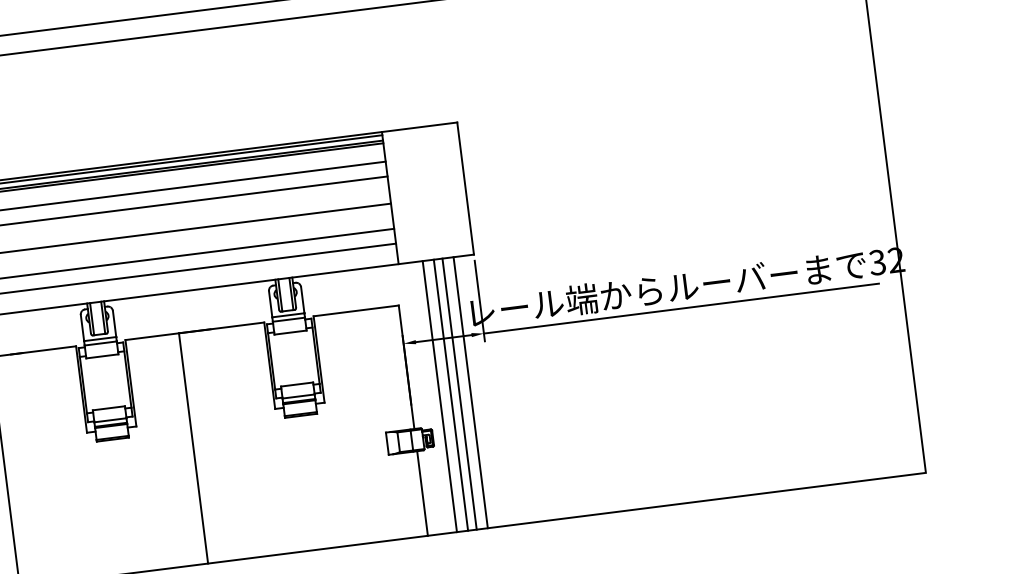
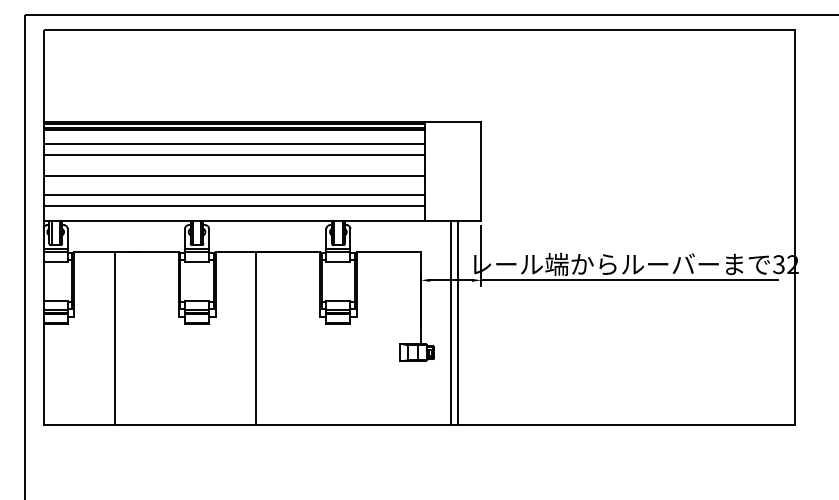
line: (470, 392) -> (465, 322), removed
line: (439, 396) -> (442, 322), removed
line: (421, 493) -> (420, 392), removed

